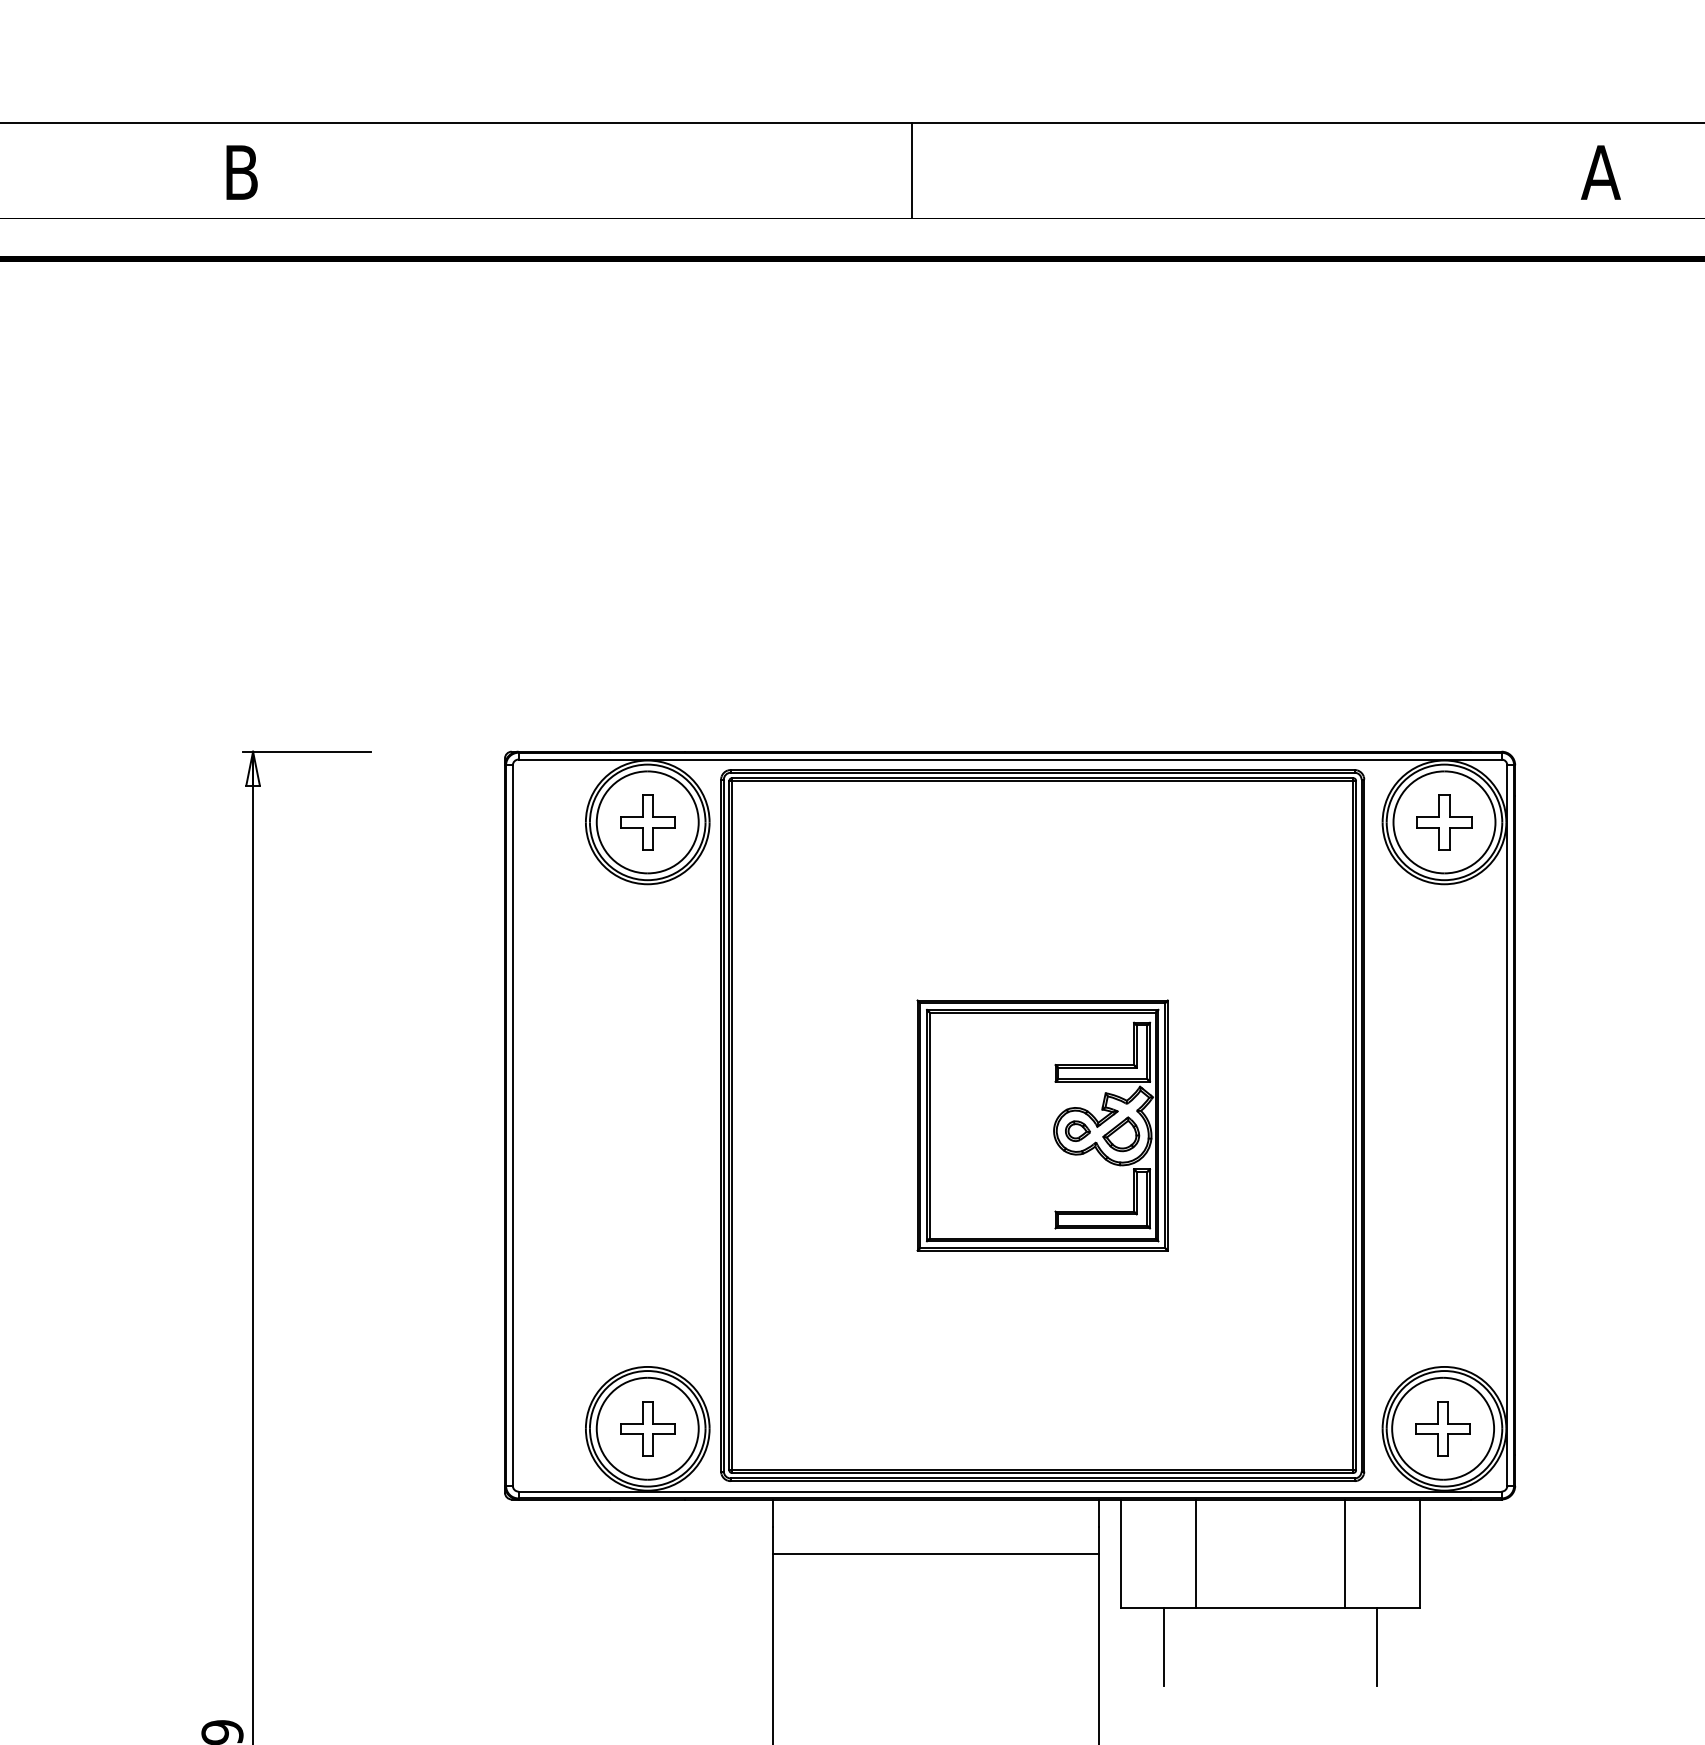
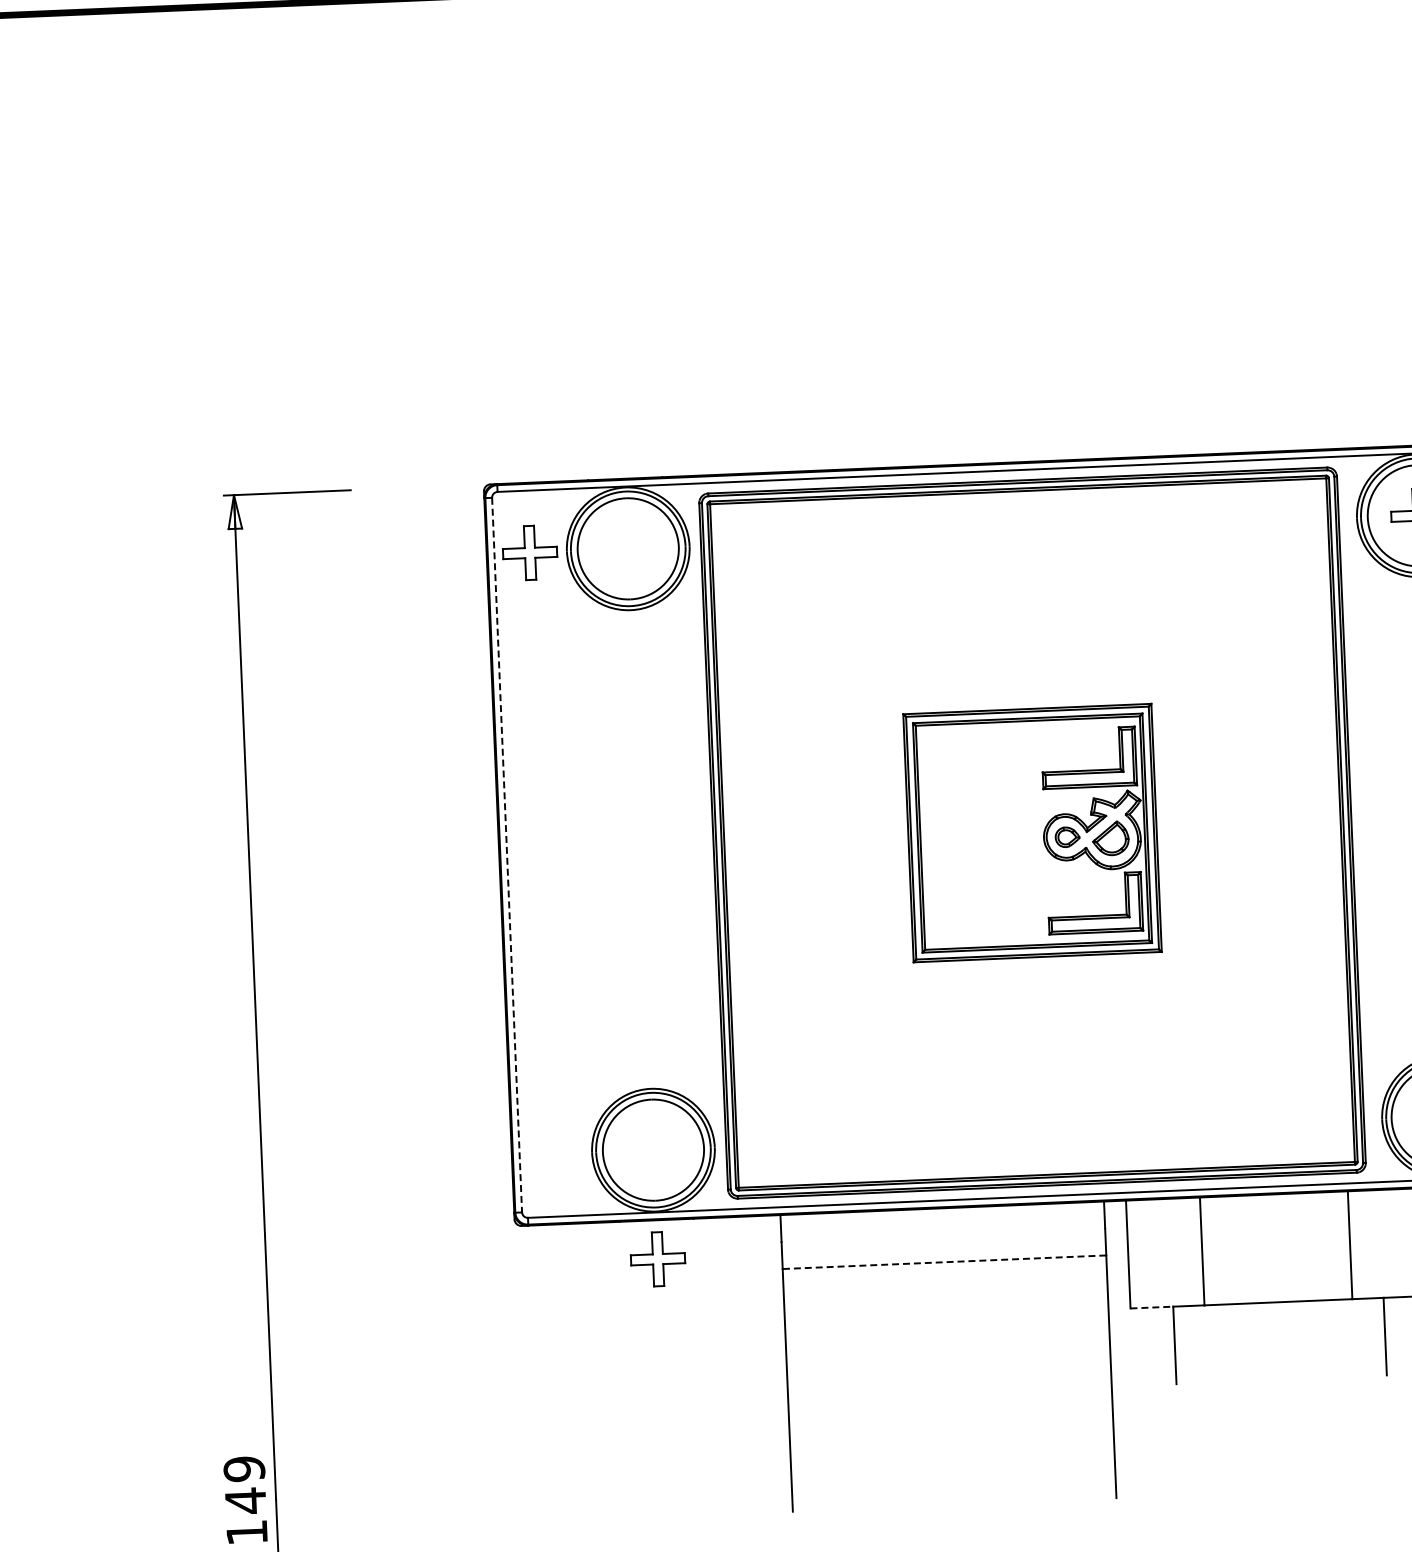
part: (647, 822) -> (529, 553), moved
line: (512, 1126) -> (506, 856), solid -> dashed
part: (647, 1428) -> (657, 1258), moved
line: (935, 1553) -> (943, 1261), solid -> dashed
line: (1142, 1608) -> (1151, 1307), solid -> dashed

